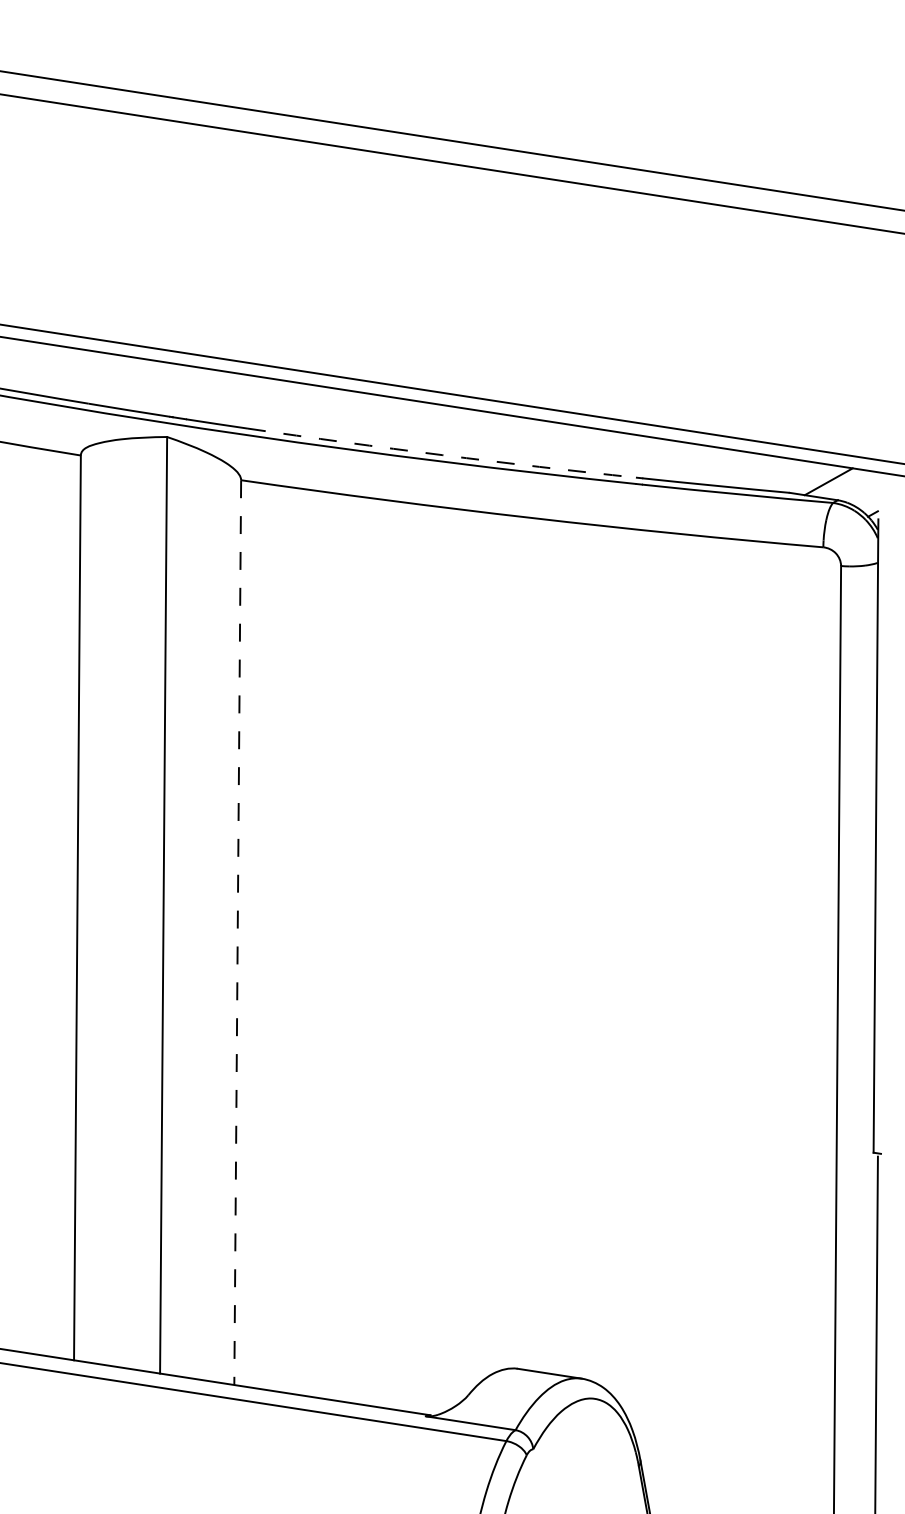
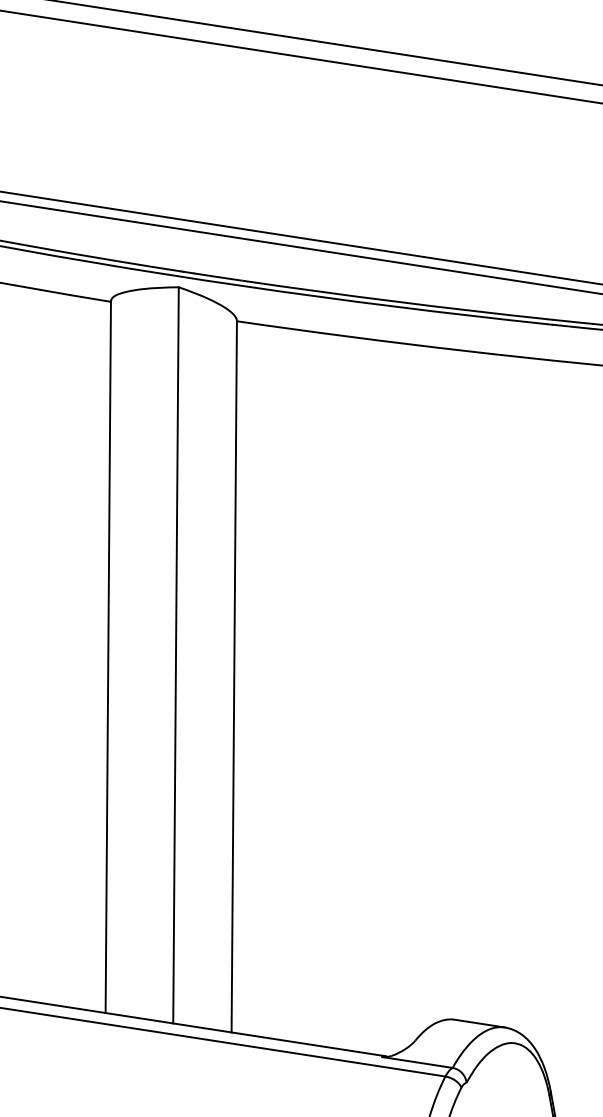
arc: (442, 455) -> (395, 301), dashed -> solid
line: (237, 933) -> (234, 677), dashed -> solid

